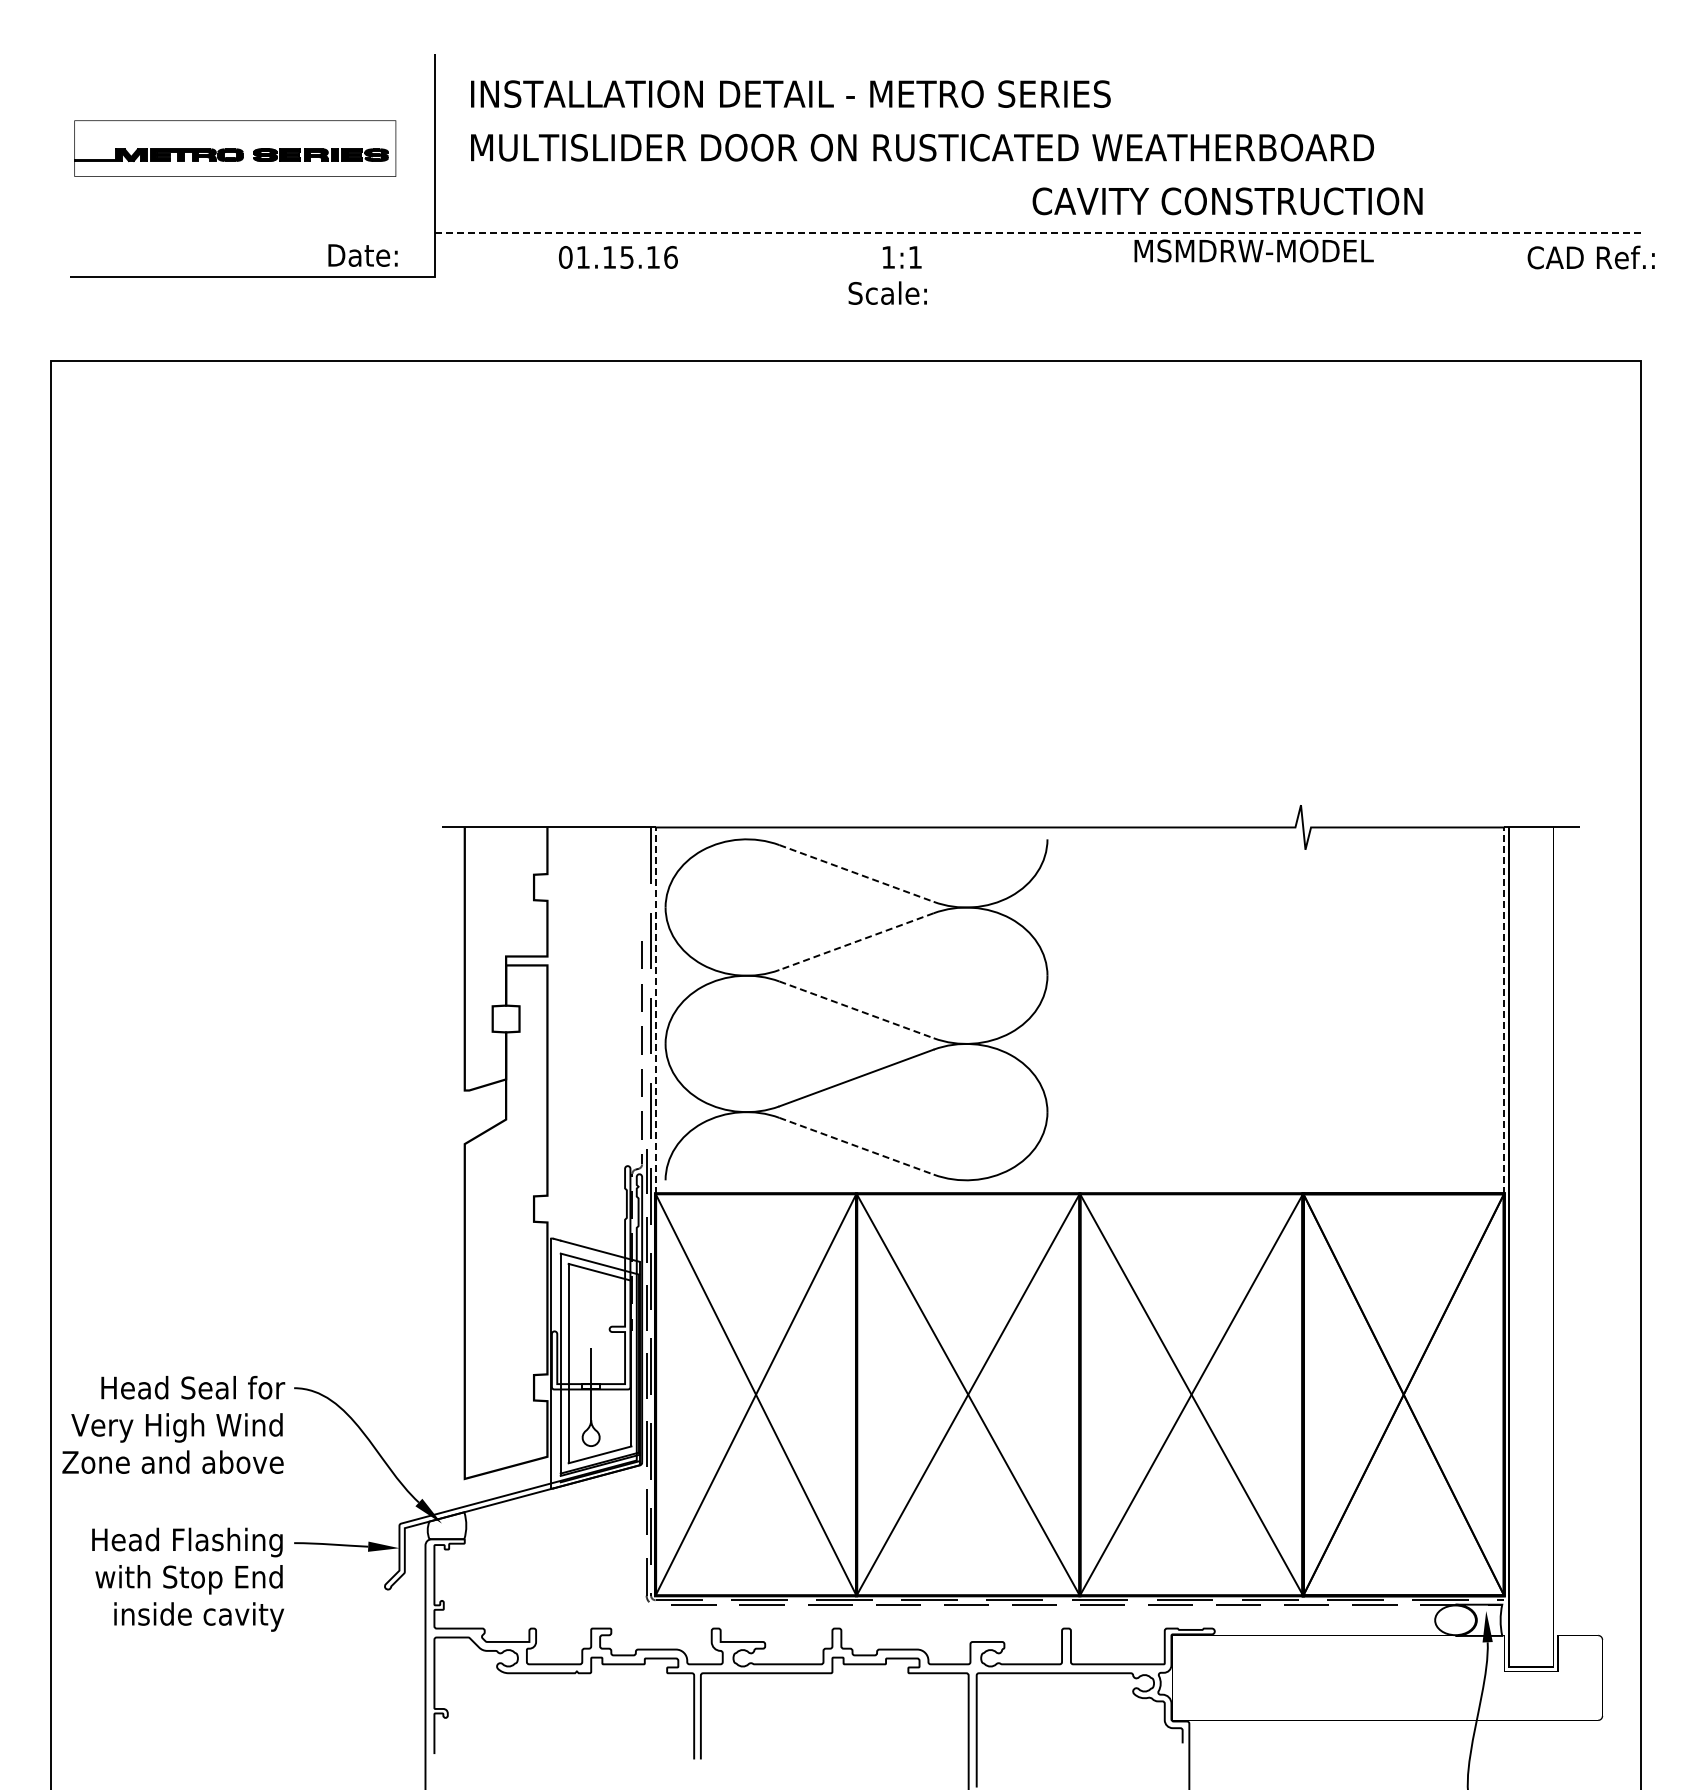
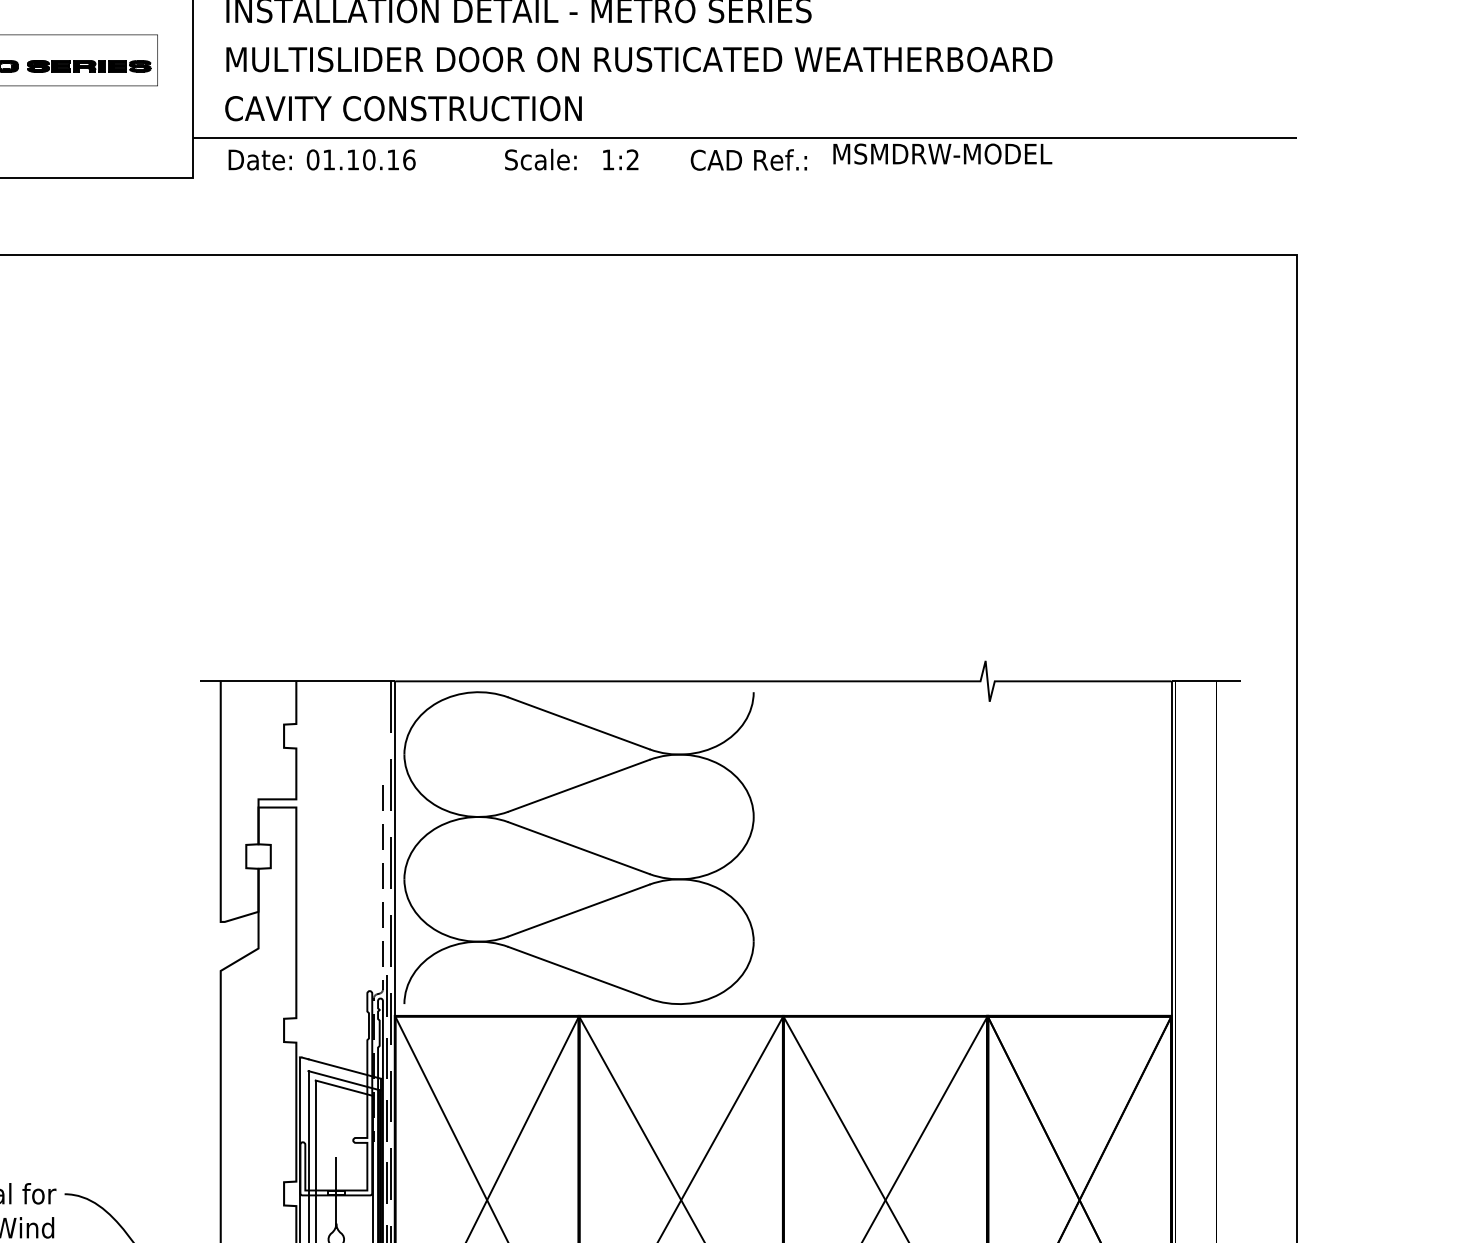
text: (1227, 201) -> (403, 108), moved
line: (1038, 233) -> (745, 138), dashed -> solid
text: (362, 255) -> (259, 159), moved
text: (914, 256) -> (632, 159), 1:1 -> 1:2
text: (627, 257) -> (369, 159), 01.15.16 -> 01.10.16
text: (1590, 257) -> (748, 159), moved
text: (887, 292) -> (540, 159), moved
line: (857, 873) -> (579, 723), dashed -> solid
line: (856, 941) -> (579, 785), dashed -> solid
line: (655, 1010) -> (395, 848), dashed -> solid
line: (857, 1010) -> (579, 848), dashed -> solid
line: (1504, 1010) -> (1171, 848), dashed -> solid
line: (857, 1146) -> (579, 973), dashed -> solid

